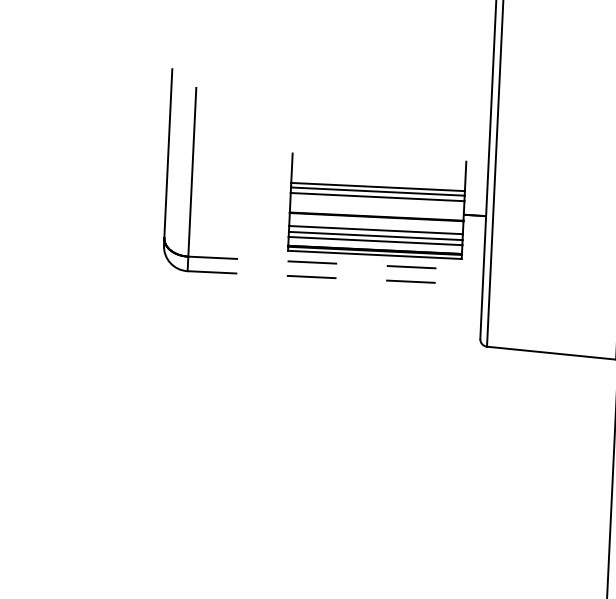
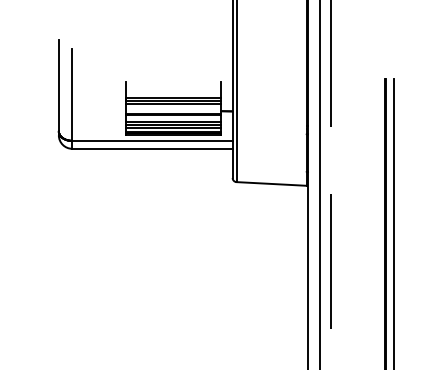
line: (337, 262) -> (153, 140), dashed -> solid
line: (337, 277) -> (153, 148), dashed -> solid

